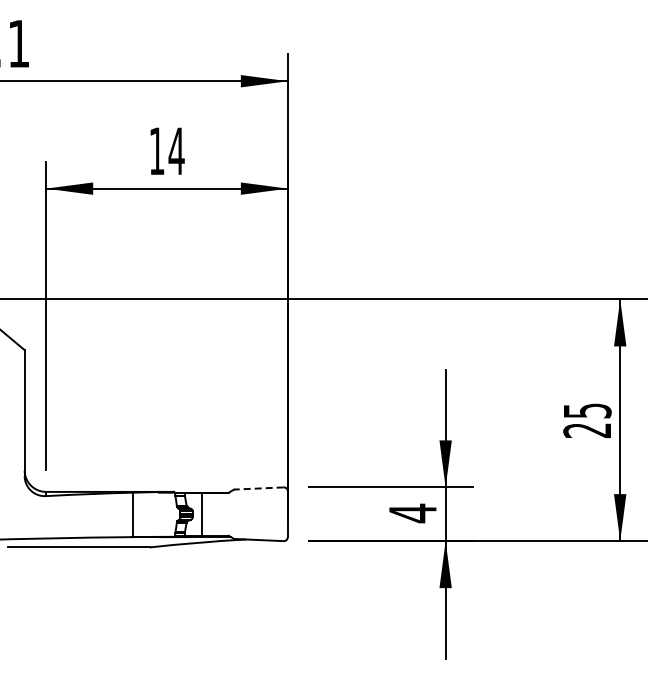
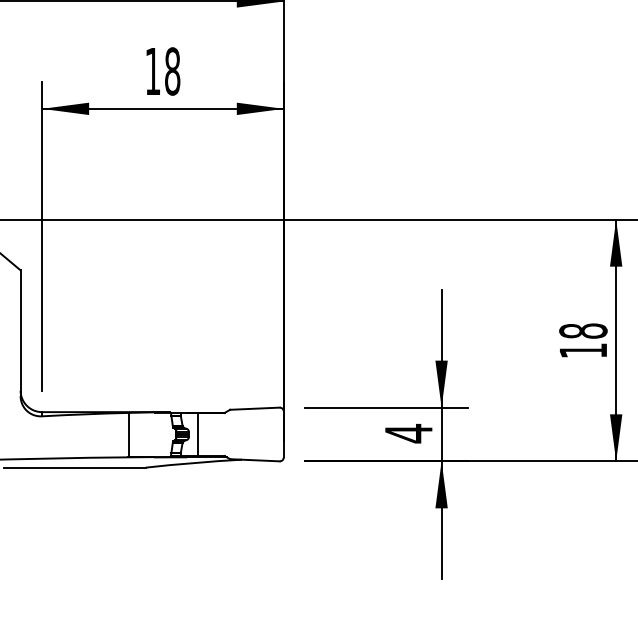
text: (176, 151) -> (172, 71), 14 -> 18
text: (587, 420) -> (583, 340), 25 -> 18
line: (258, 488) -> (254, 408), dashed -> solid

